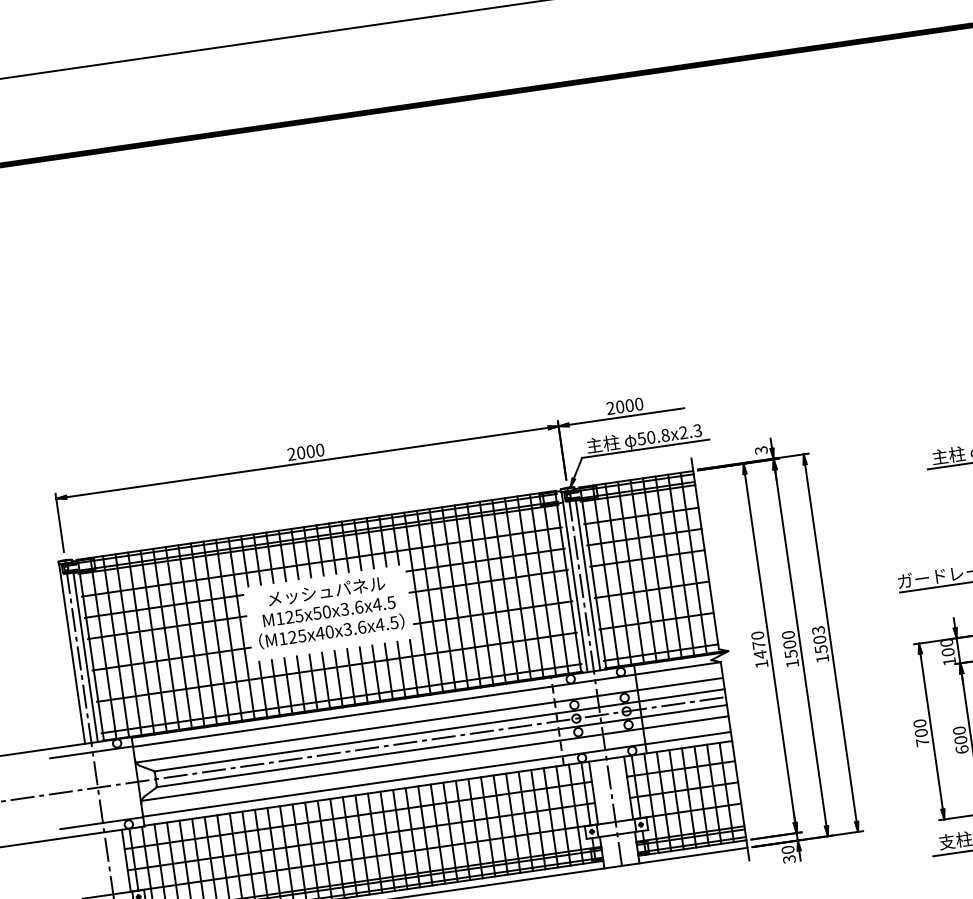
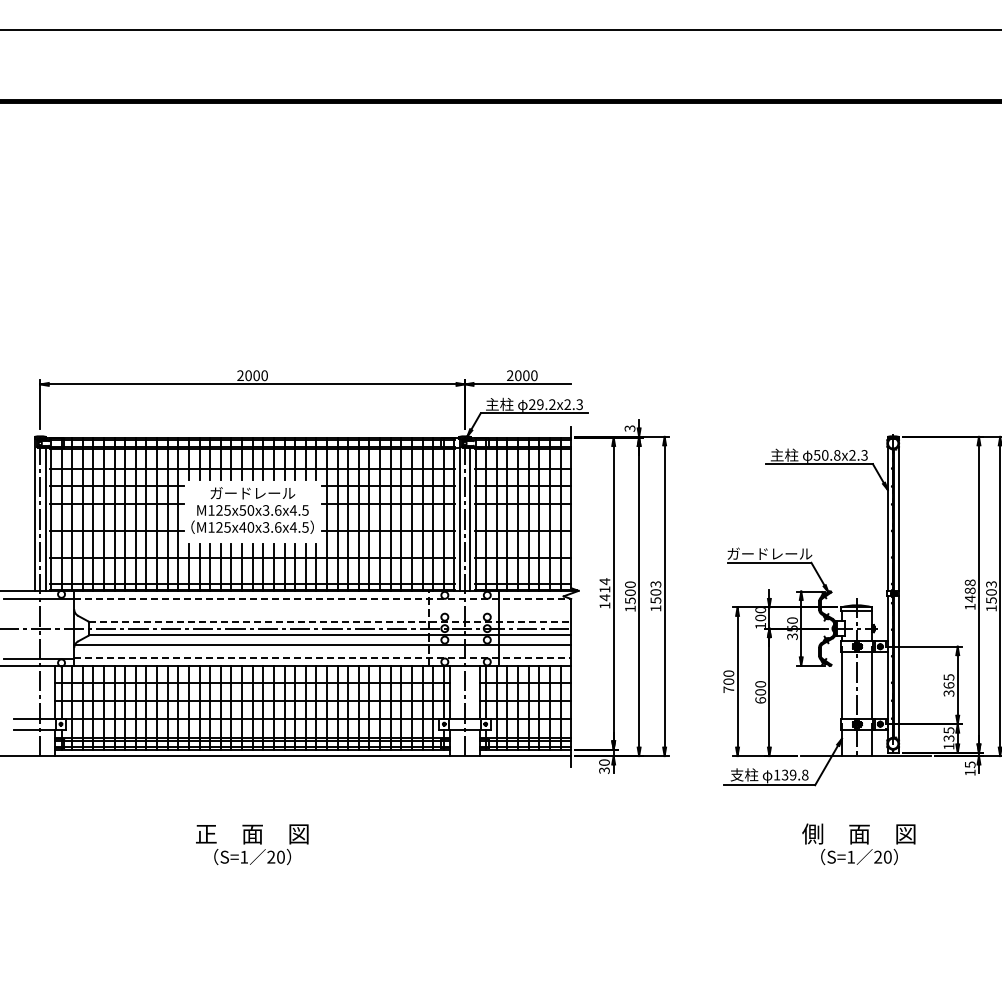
text: (653, 436) -> (542, 404), 50.8x2.3 -> 29.2x2.3
text: (325, 591) -> (252, 493), メッシュパネル -> ガードレール
text: (757, 640) -> (604, 585), 1470 -> 1414
line: (427, 704) -> (323, 599), solid -> dashed
line: (428, 720) -> (322, 612), removed
line: (439, 729) -> (330, 621), solid -> dashed
line: (437, 774) -> (323, 658), solid -> dashed

